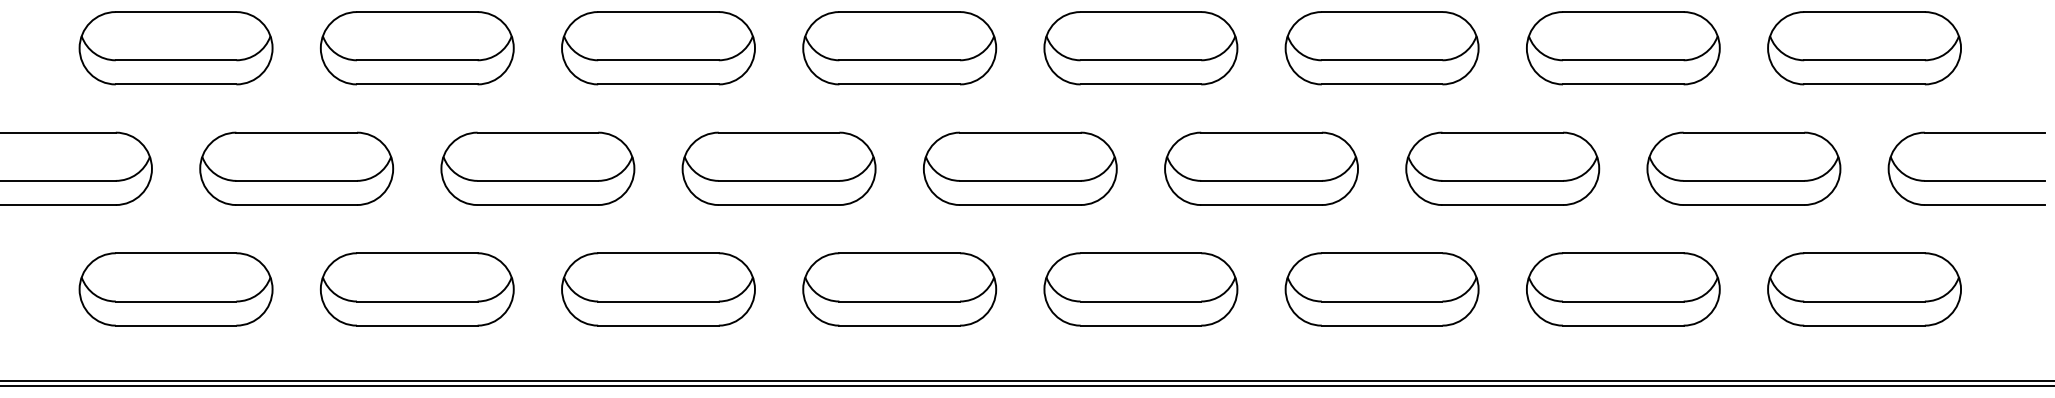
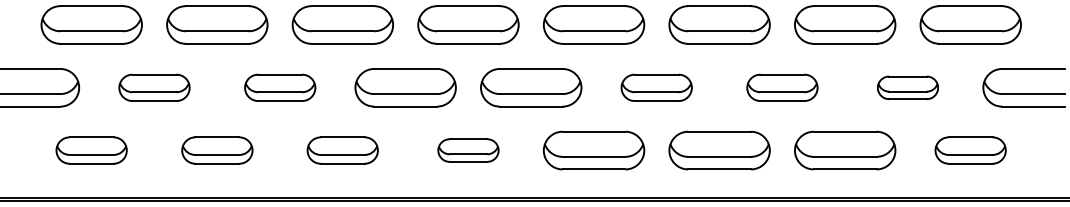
part: (296, 168) -> (154, 87), size x0.7
part: (538, 168) -> (280, 87), size x0.7
part: (1260, 168) -> (656, 87), size x0.7
part: (1502, 168) -> (782, 87), size x0.7
part: (1742, 168) -> (907, 87), size x0.6
part: (175, 289) -> (91, 150), size x0.7
part: (417, 289) -> (217, 150), size x0.7
part: (657, 289) -> (342, 150), size x0.7
part: (899, 289) -> (468, 150), size x0.6
part: (1864, 289) -> (970, 150), size x0.7

